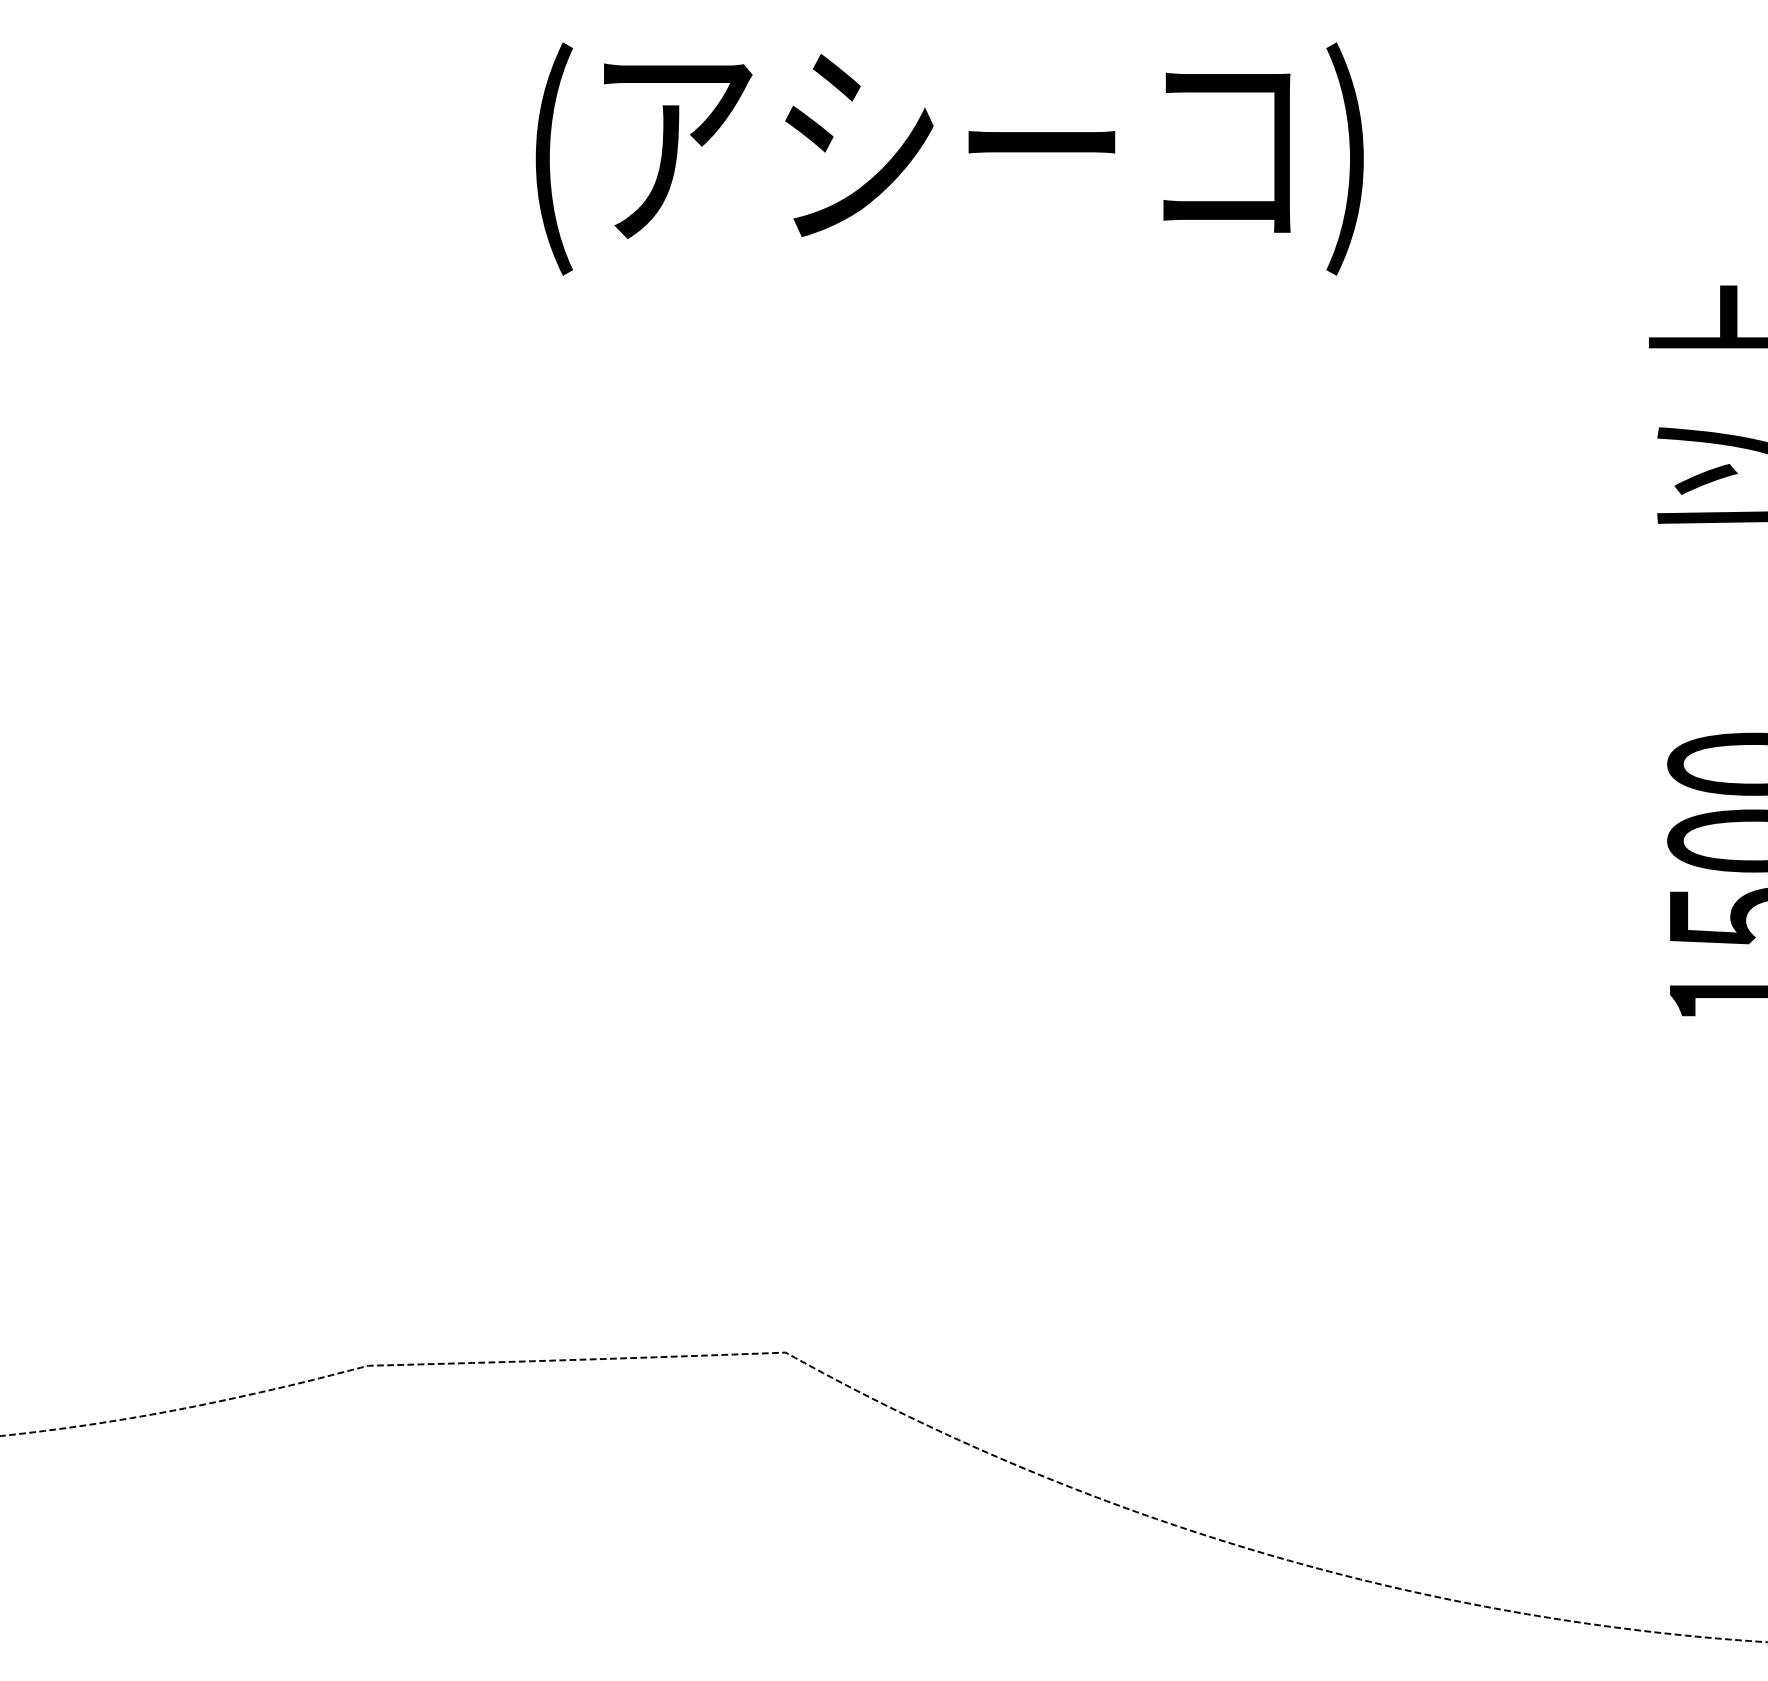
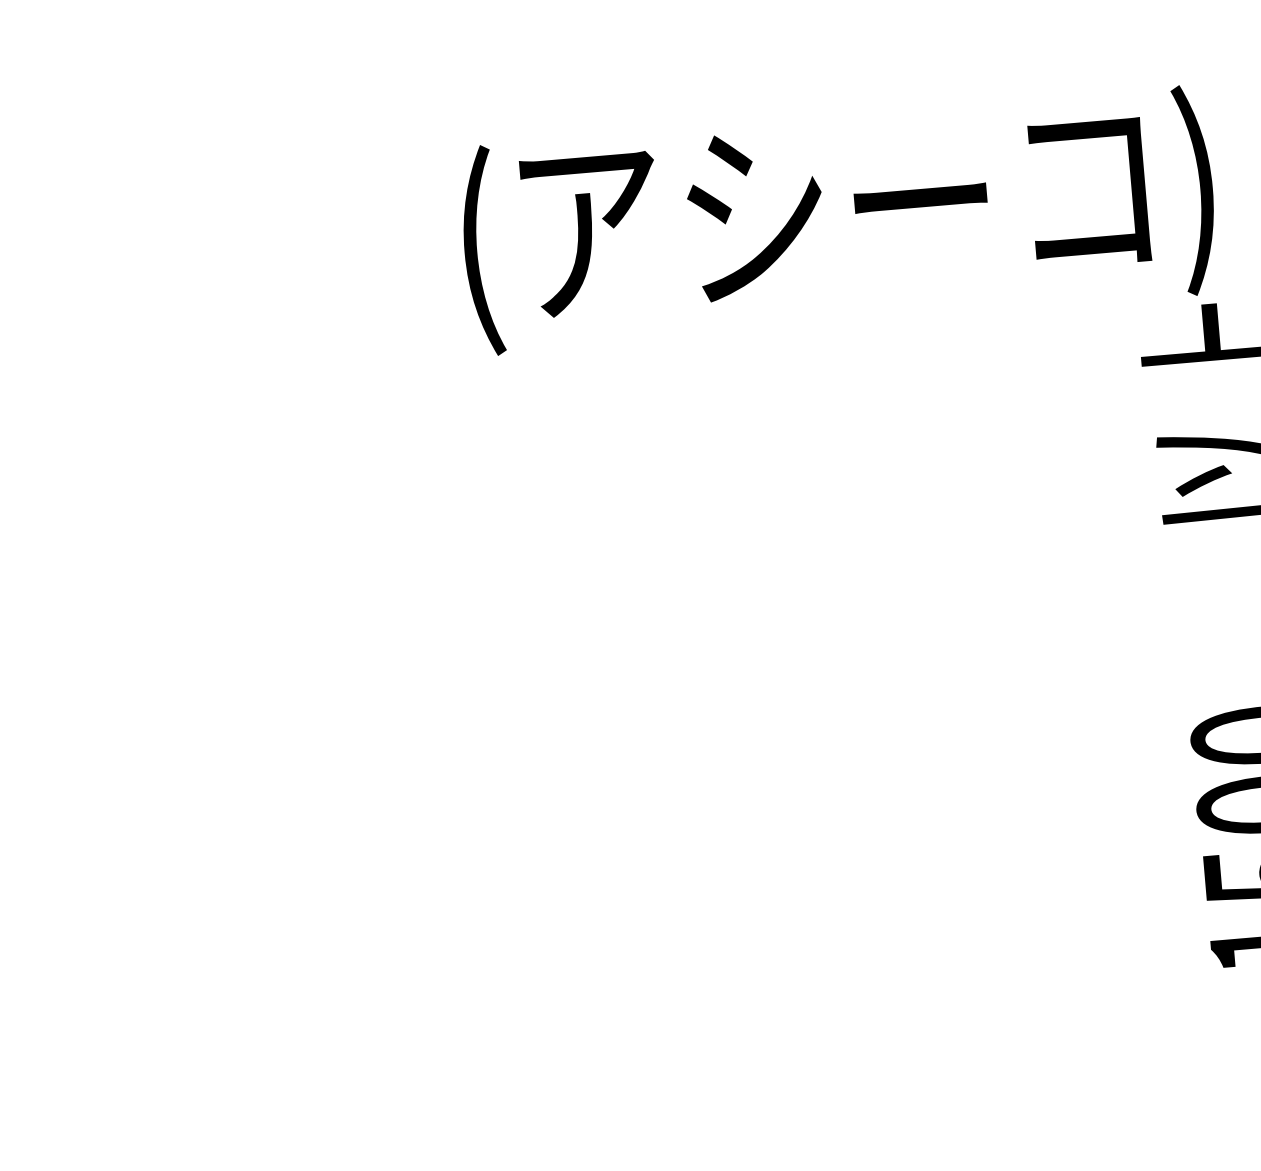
text: (949, 158) -> (838, 220), moved

